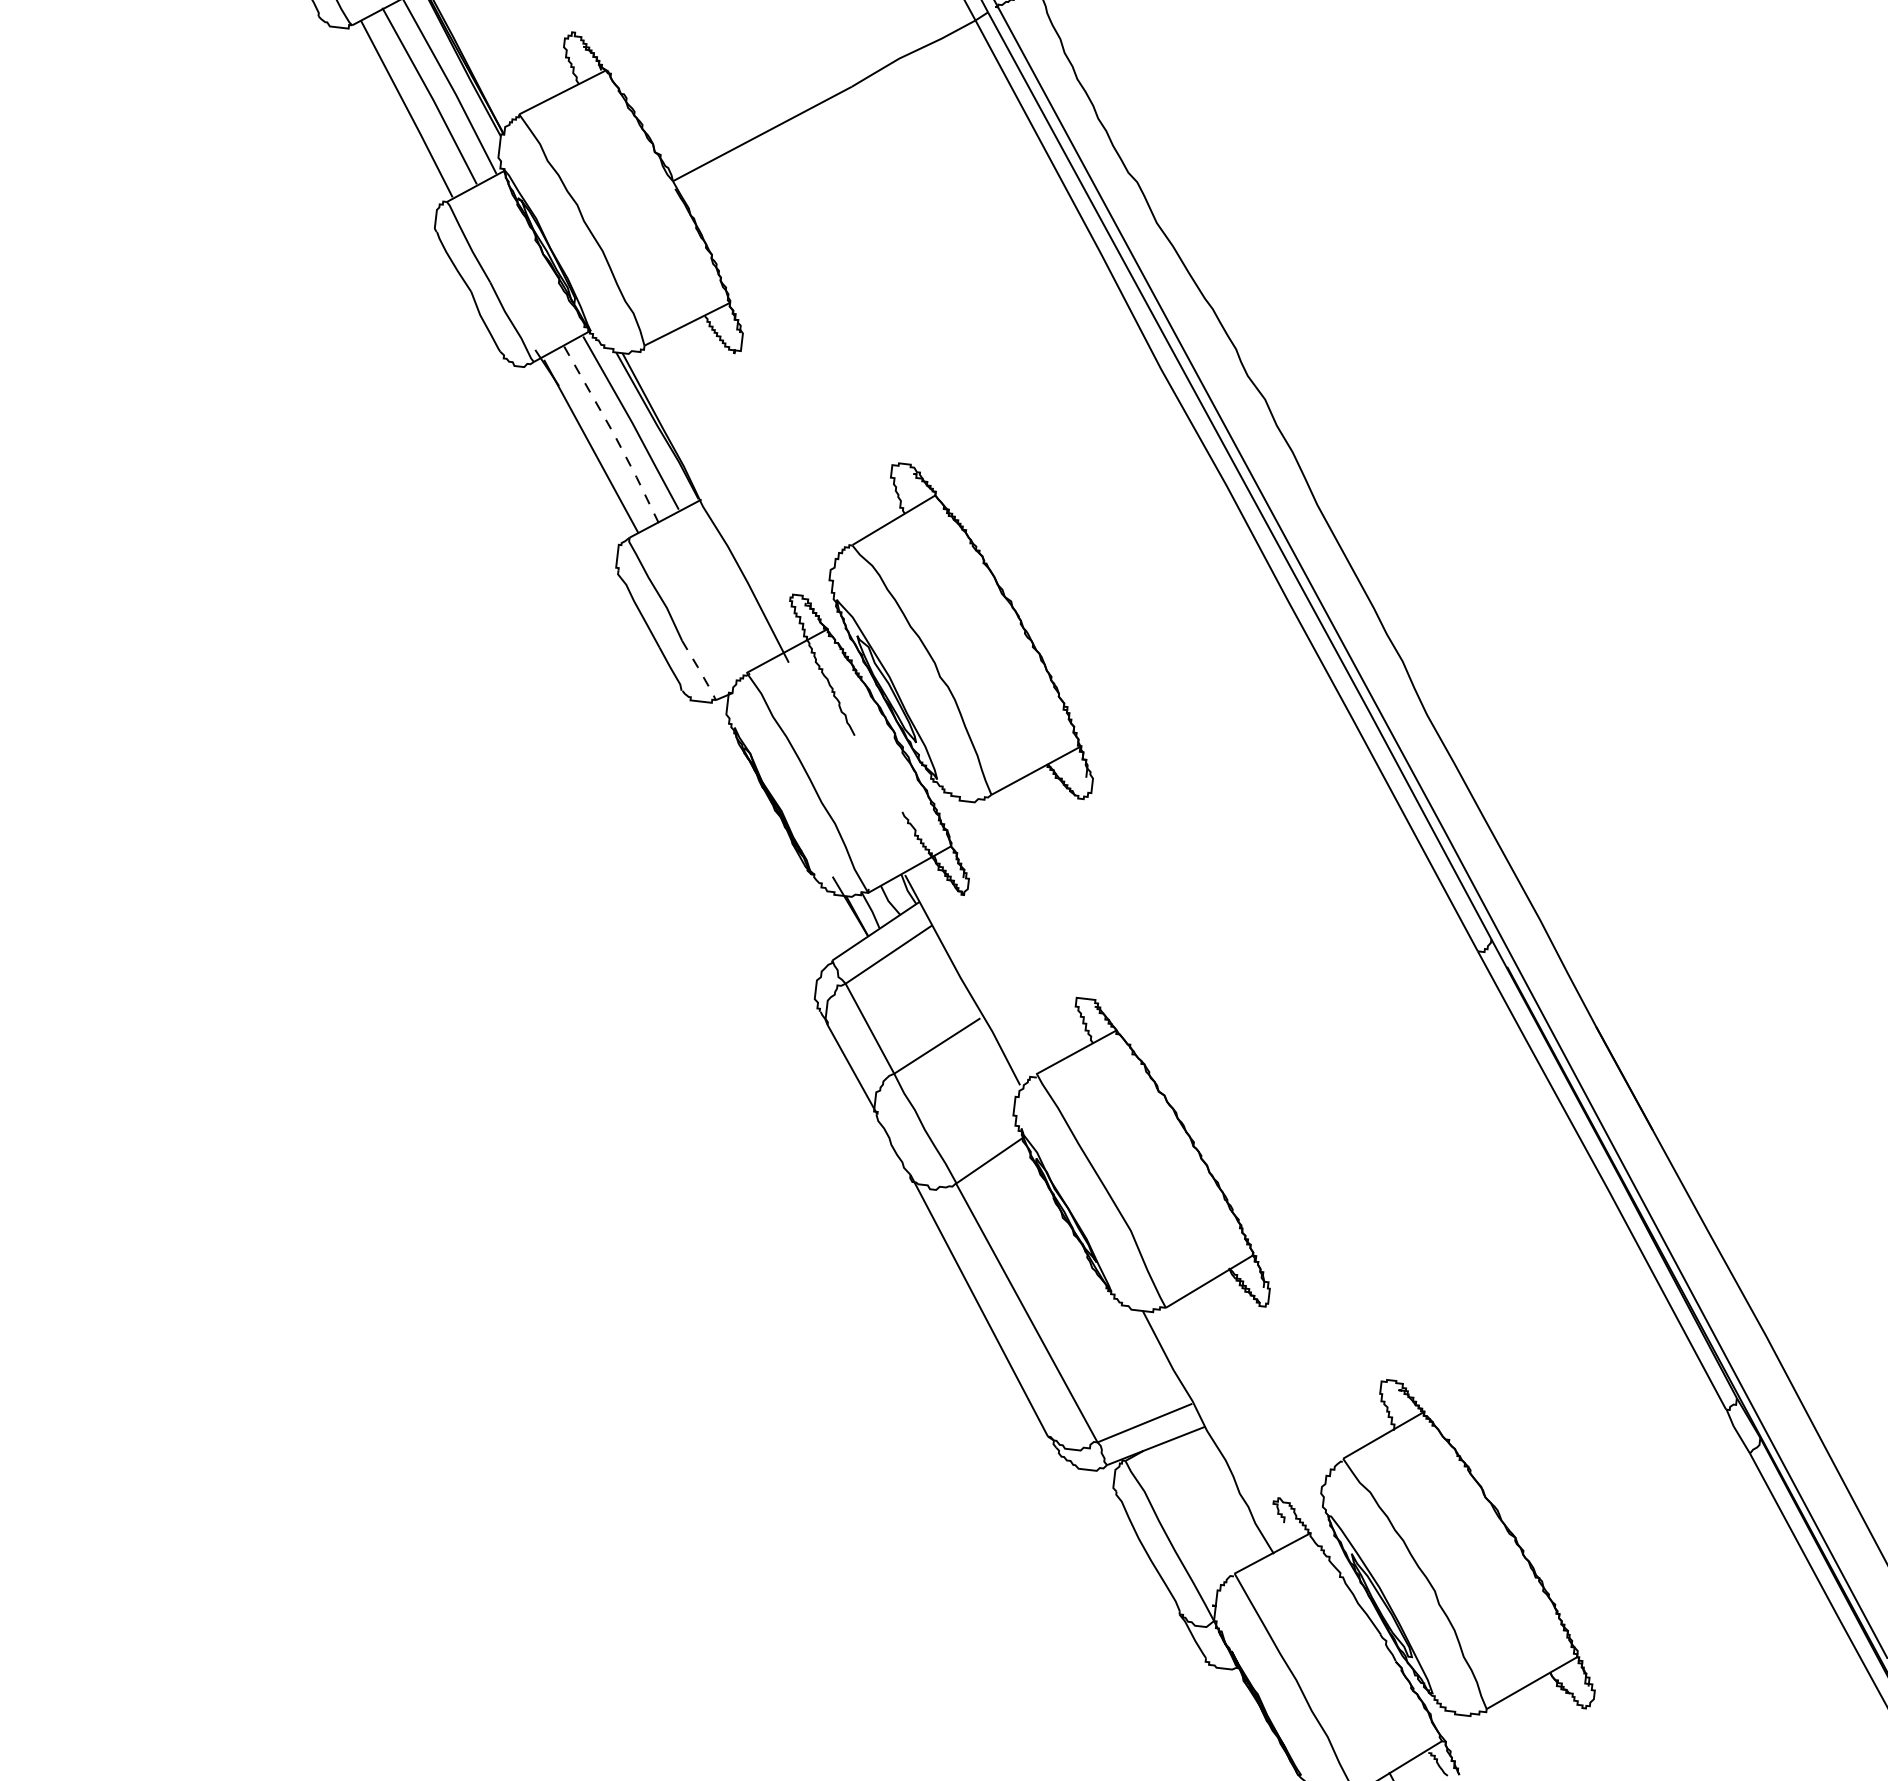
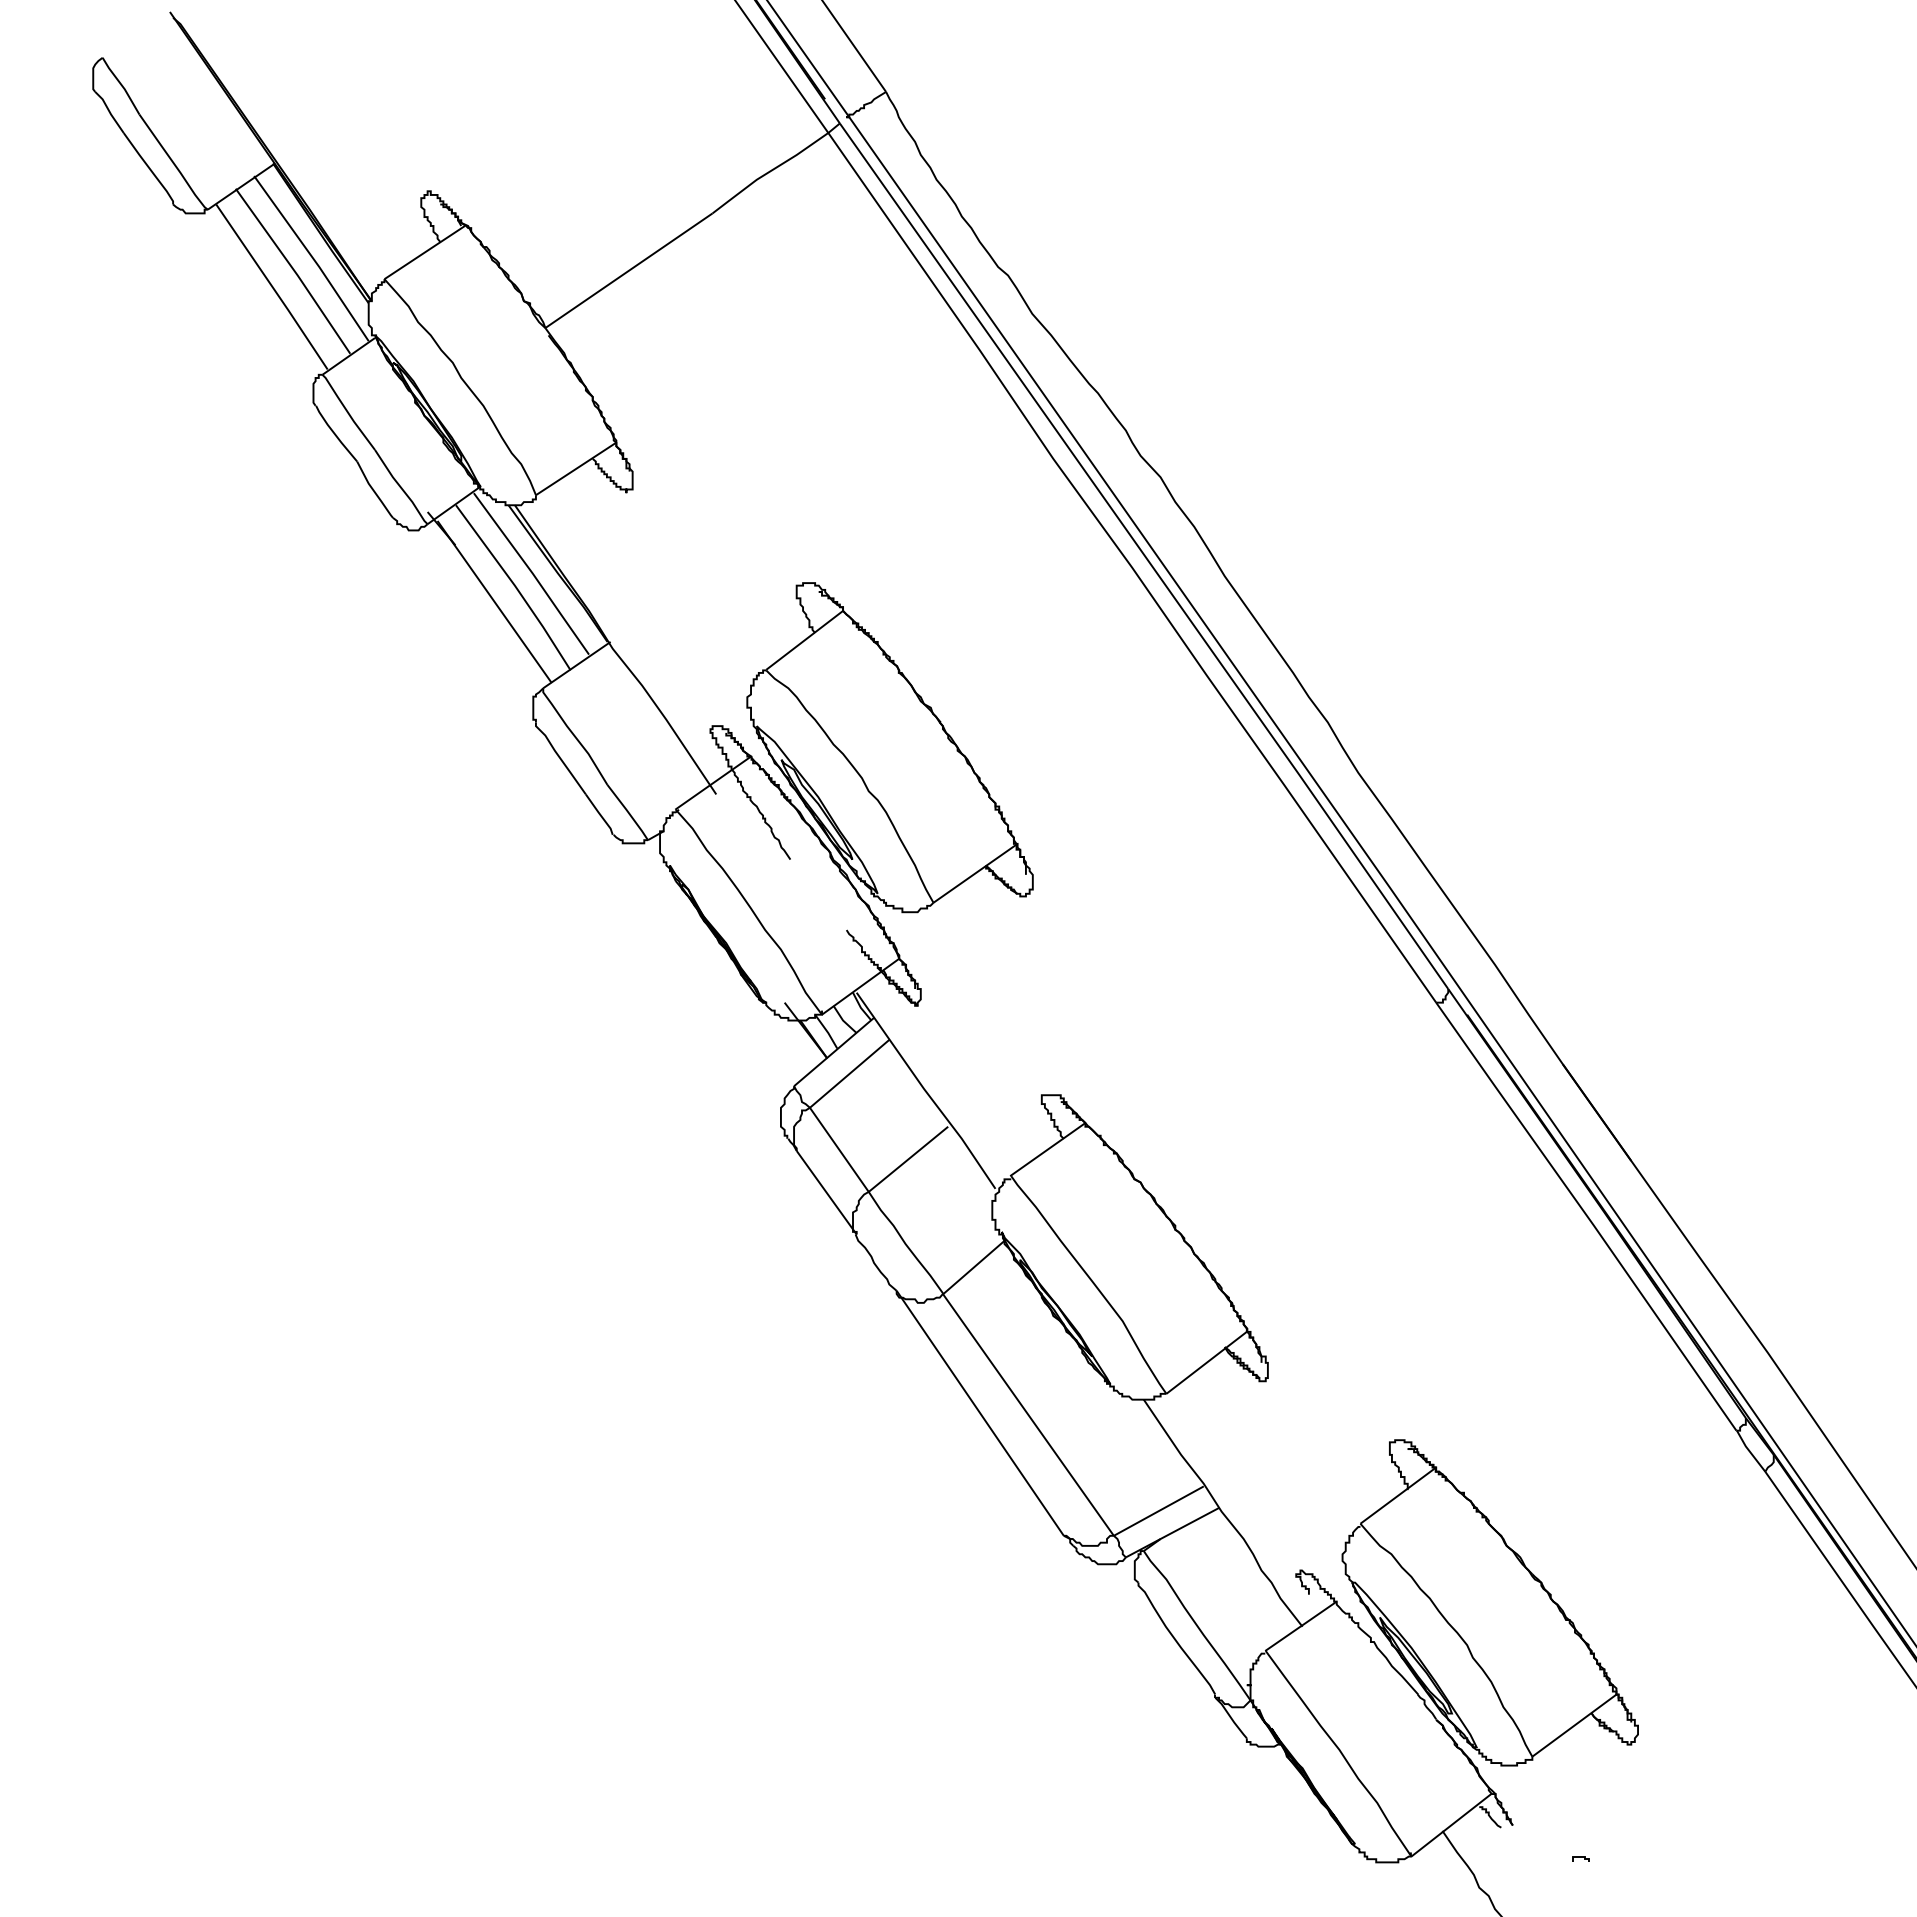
line: (613, 433) -> (515, 586), dashed -> solid
line: (699, 670) -> (628, 812), dashed -> solid

